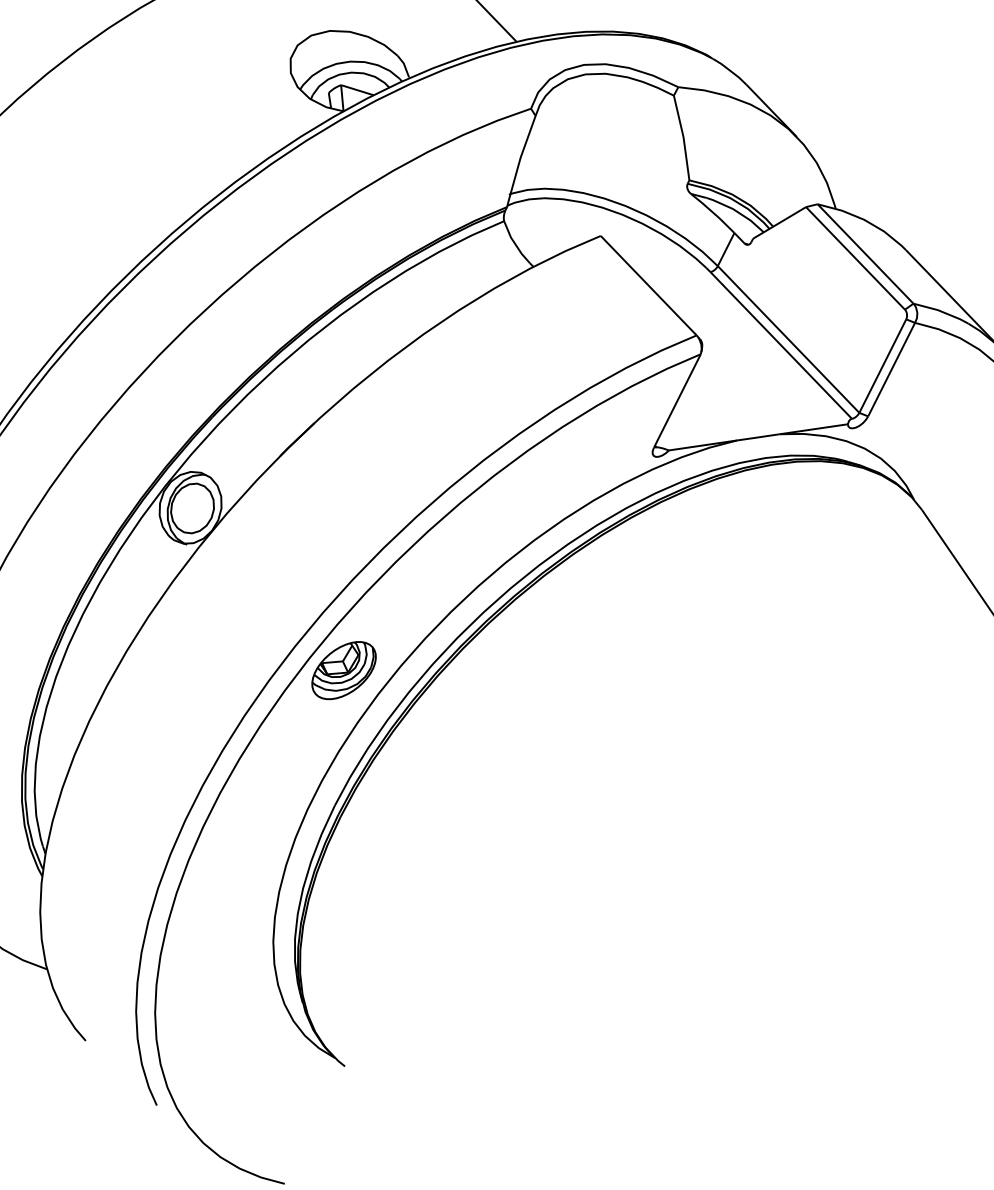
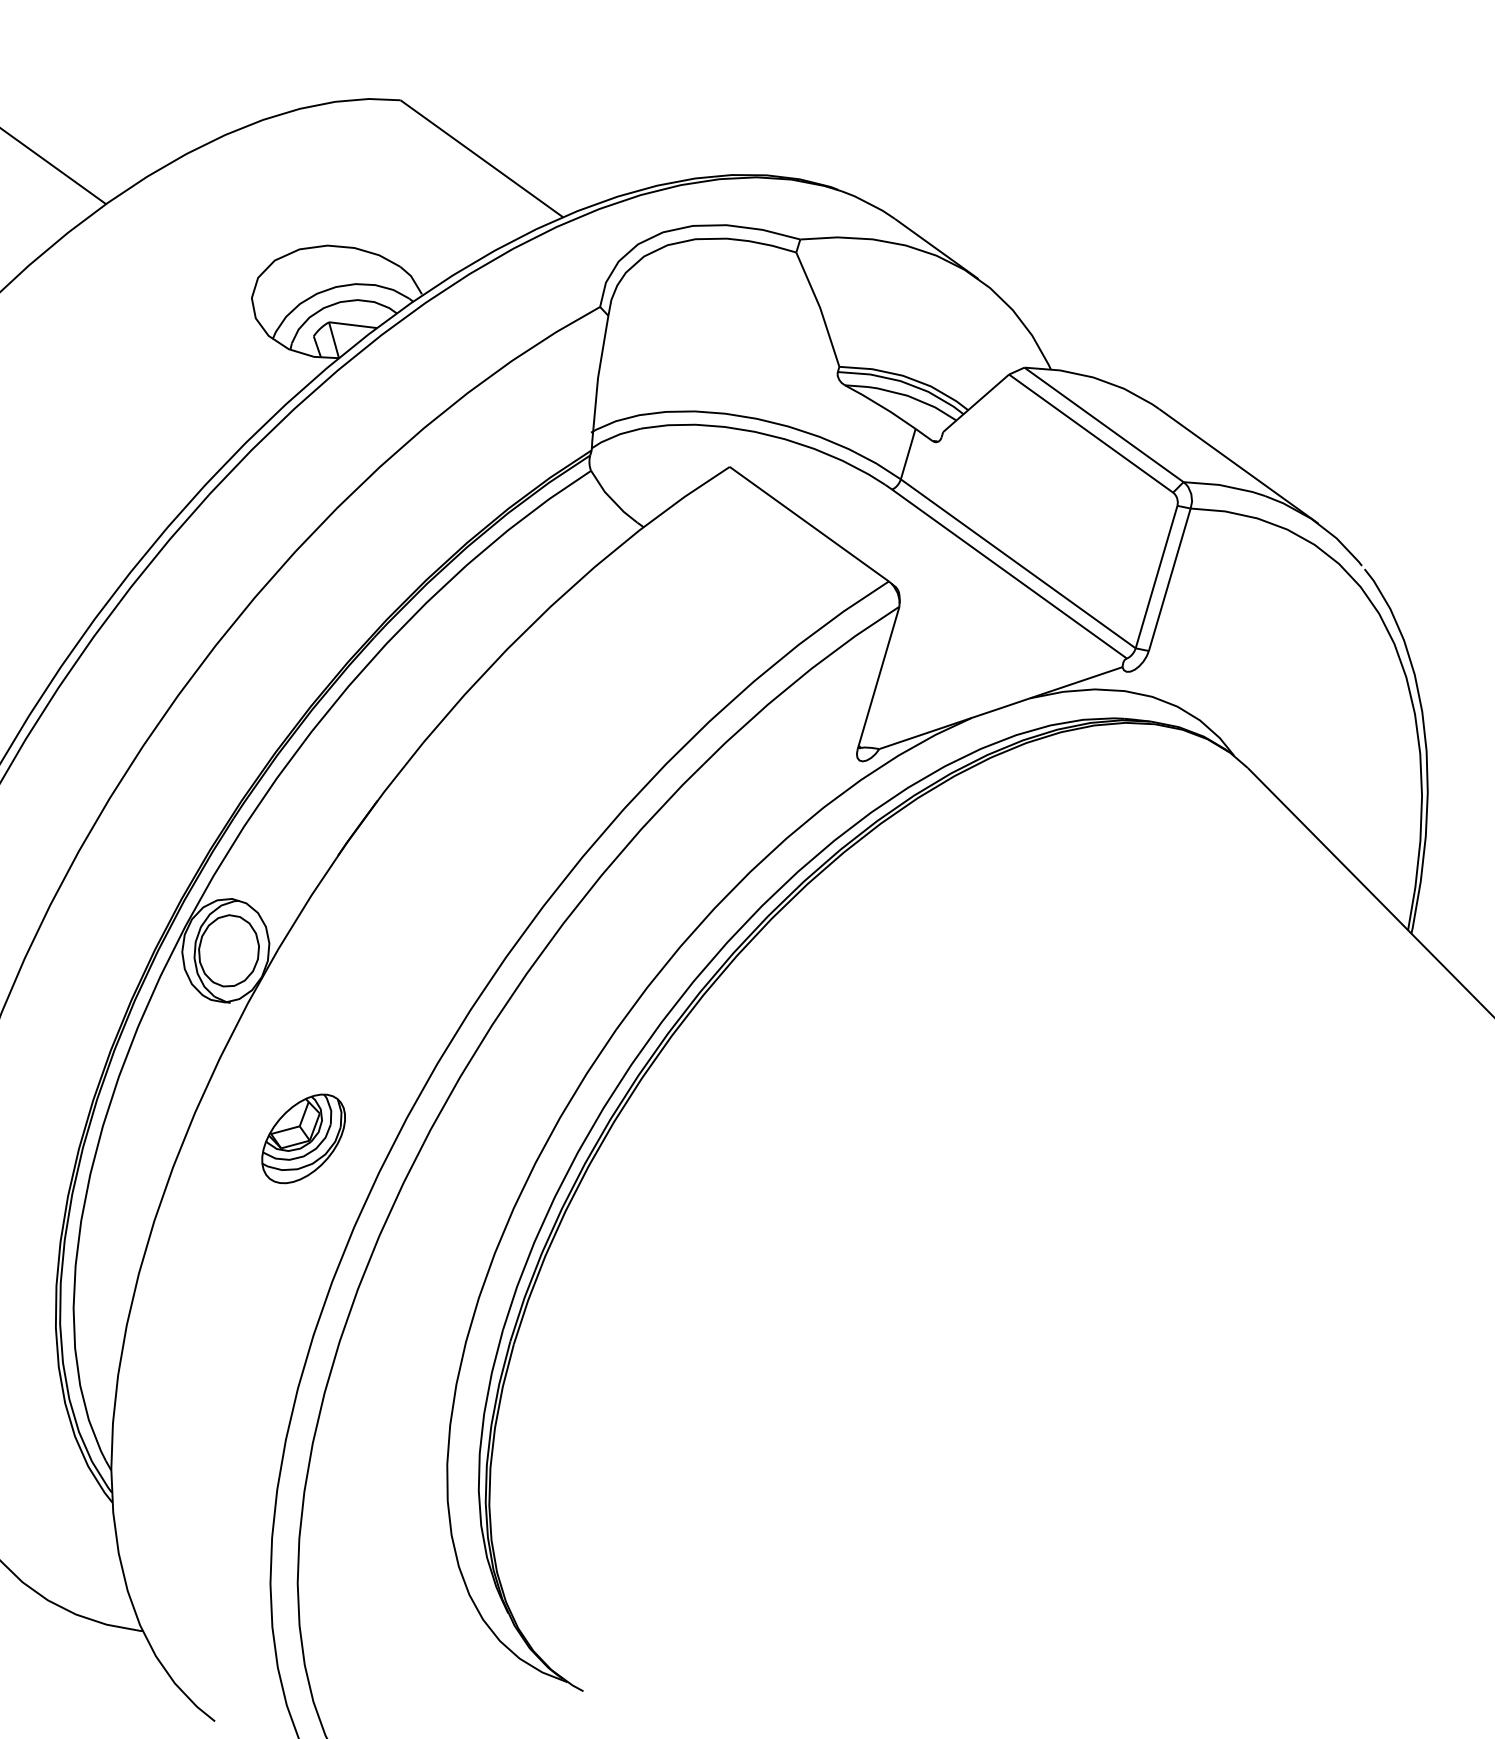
part: (344, 670) -> (303, 1138), moved

